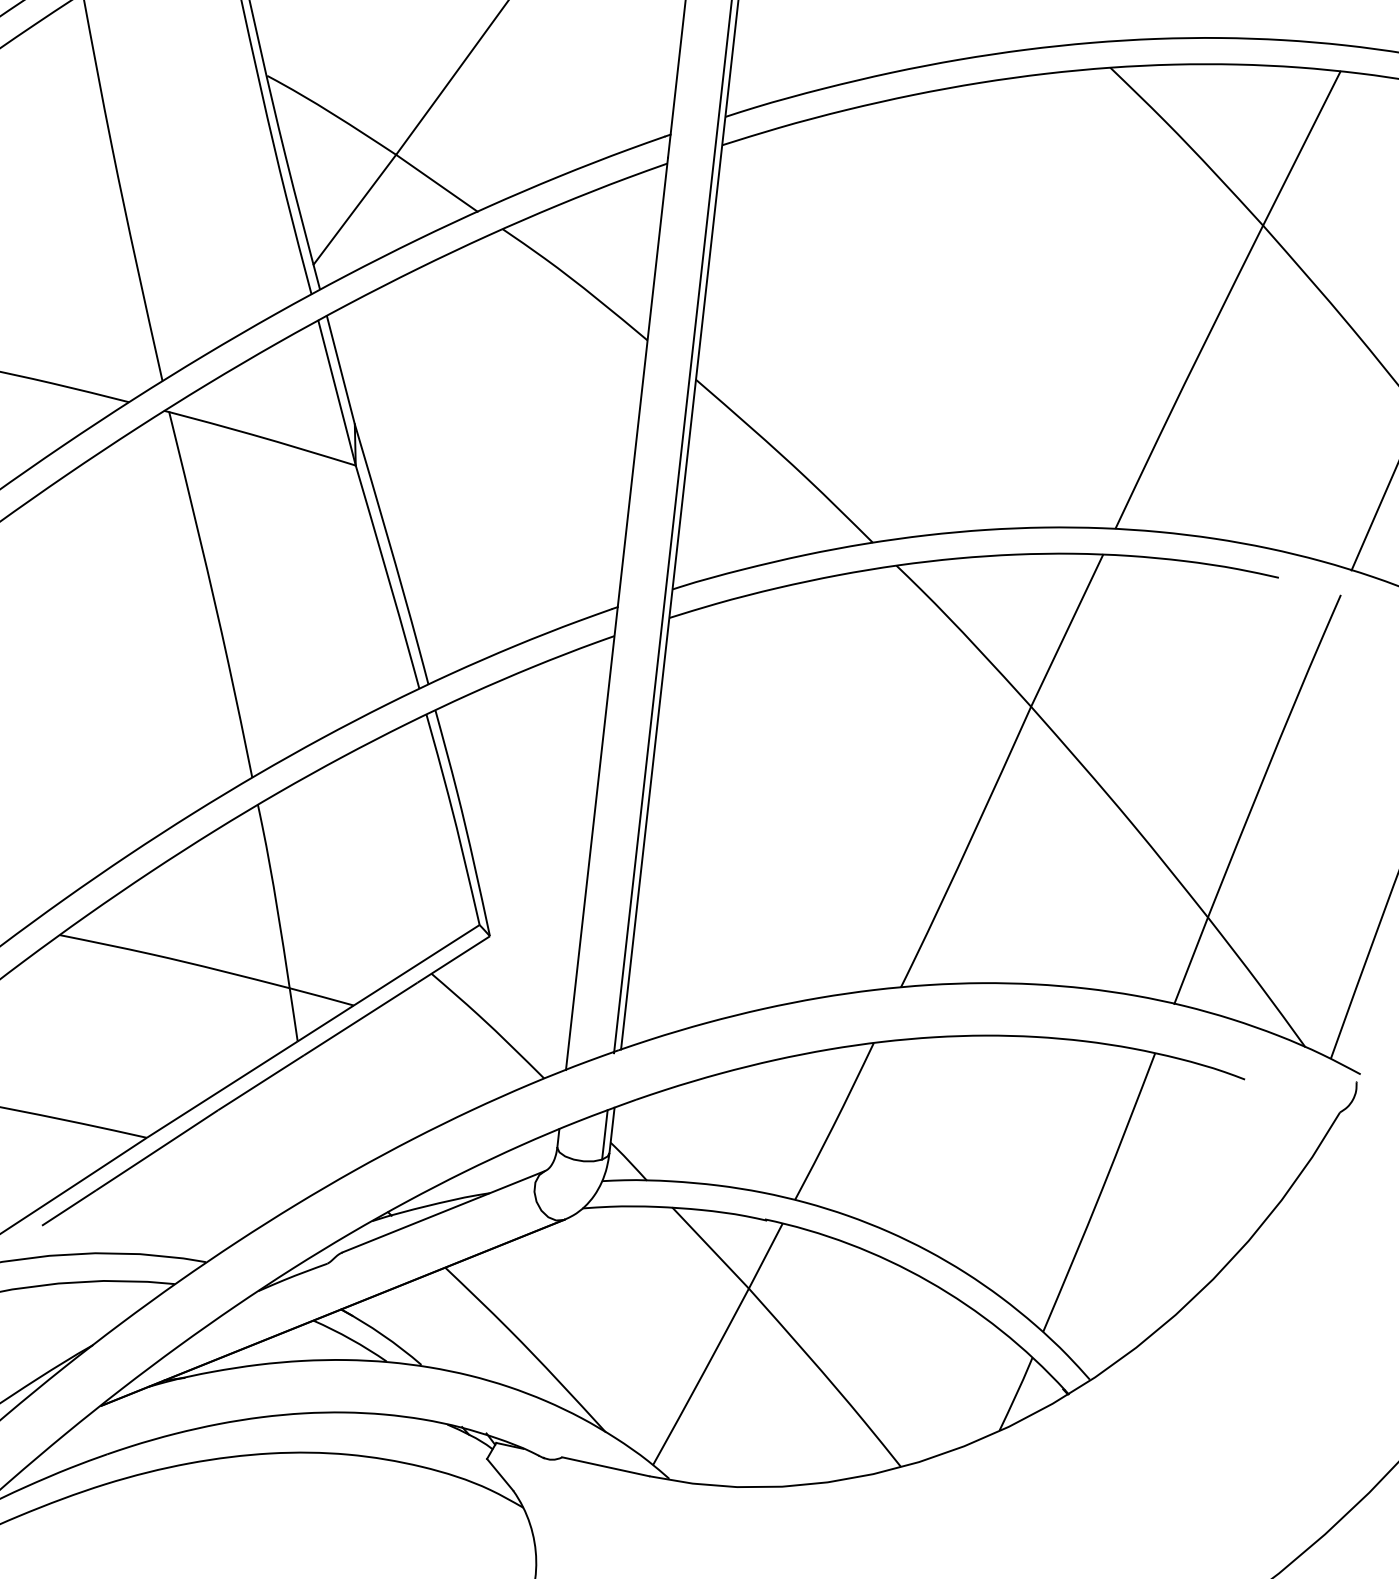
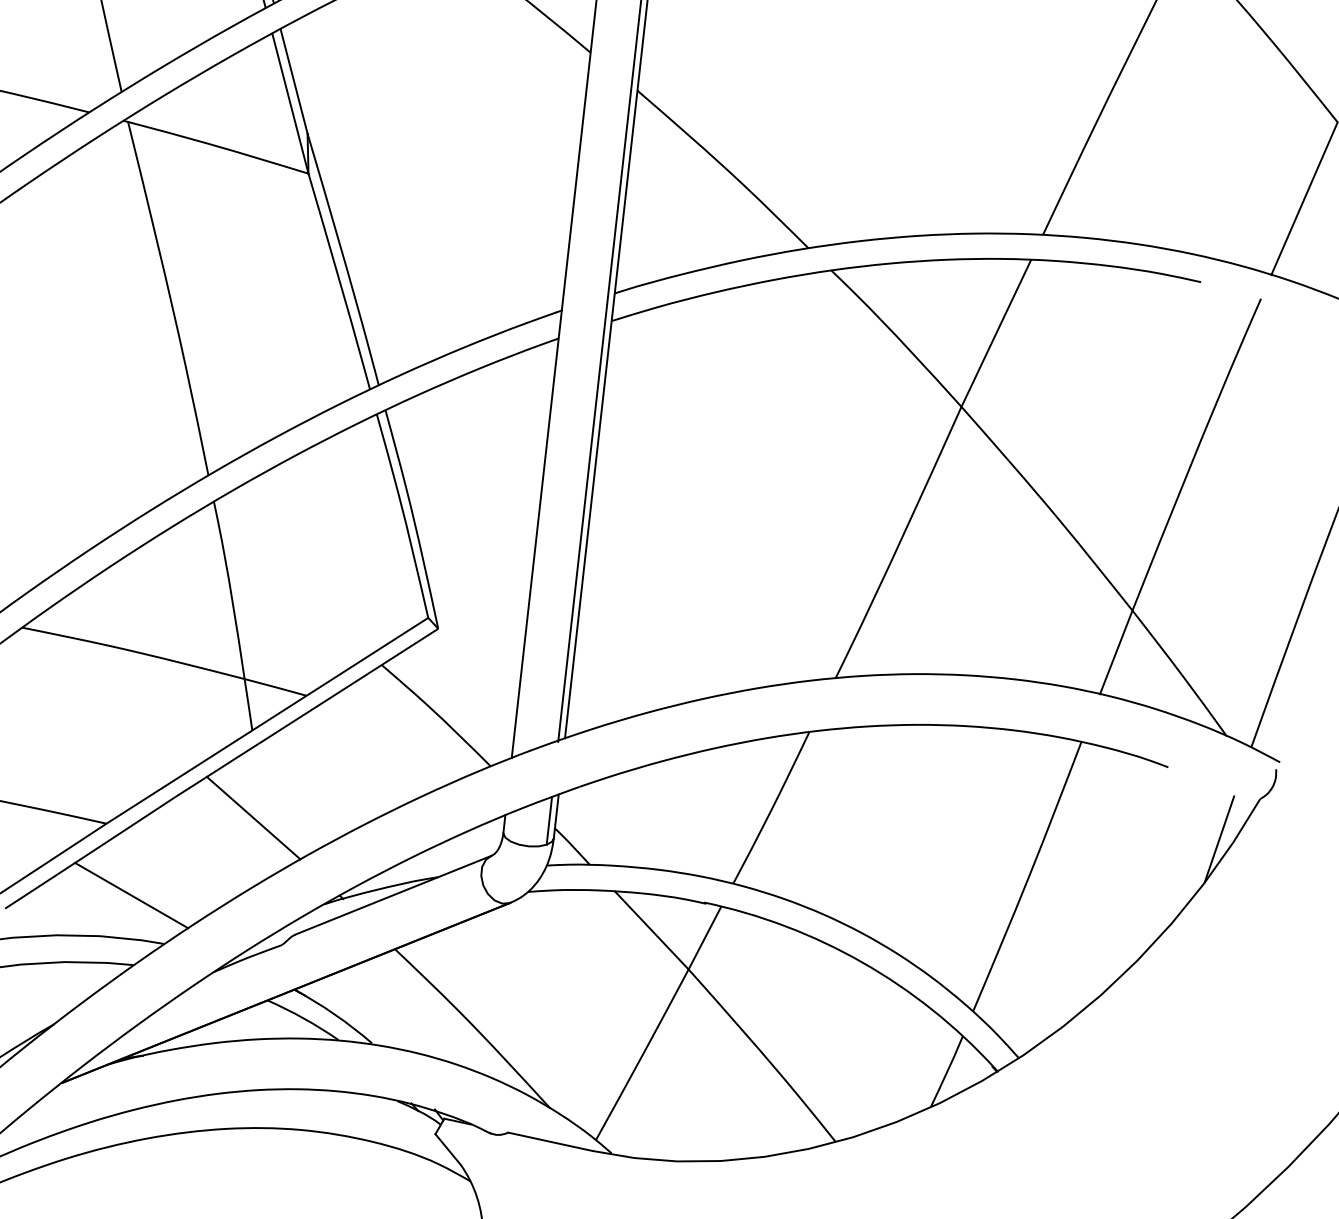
line: (298, 1131) -> (253, 817), added
line: (1297, 1153) -> (1219, 838), added
line: (172, 1211) -> (131, 894), added

